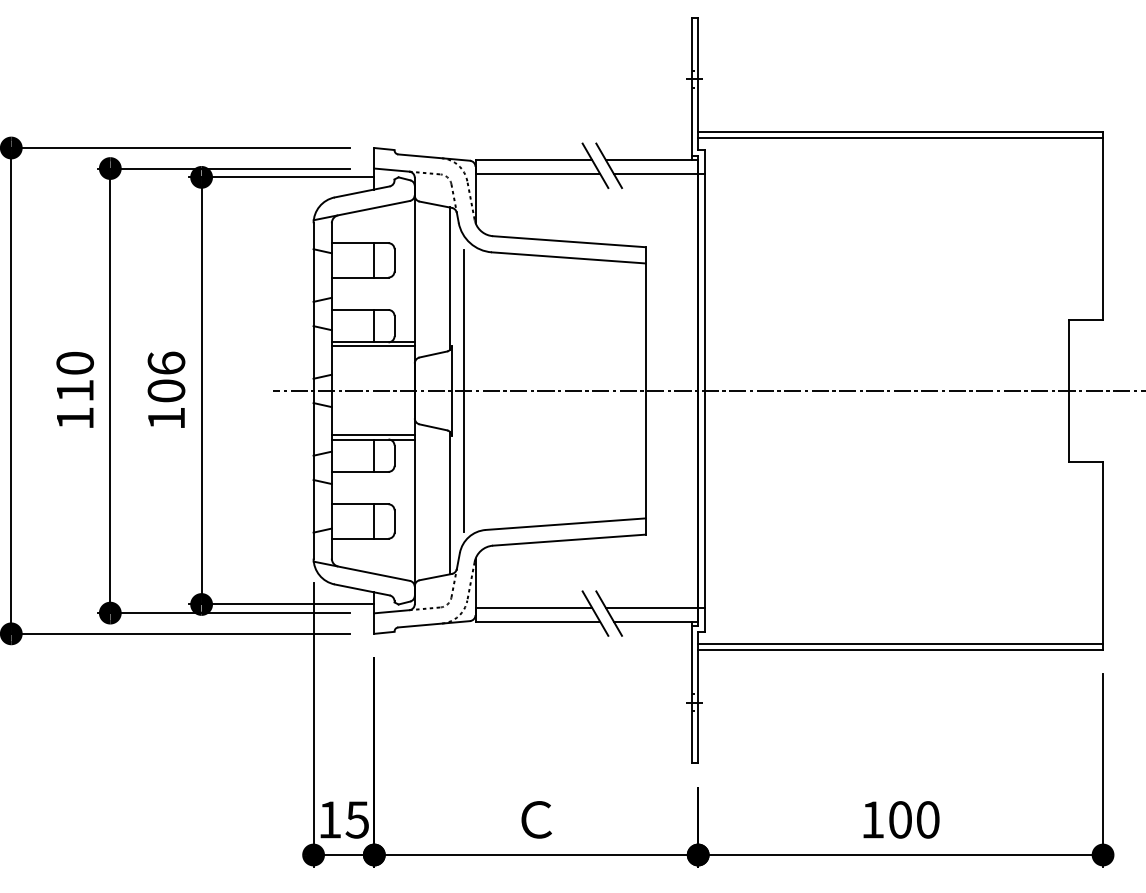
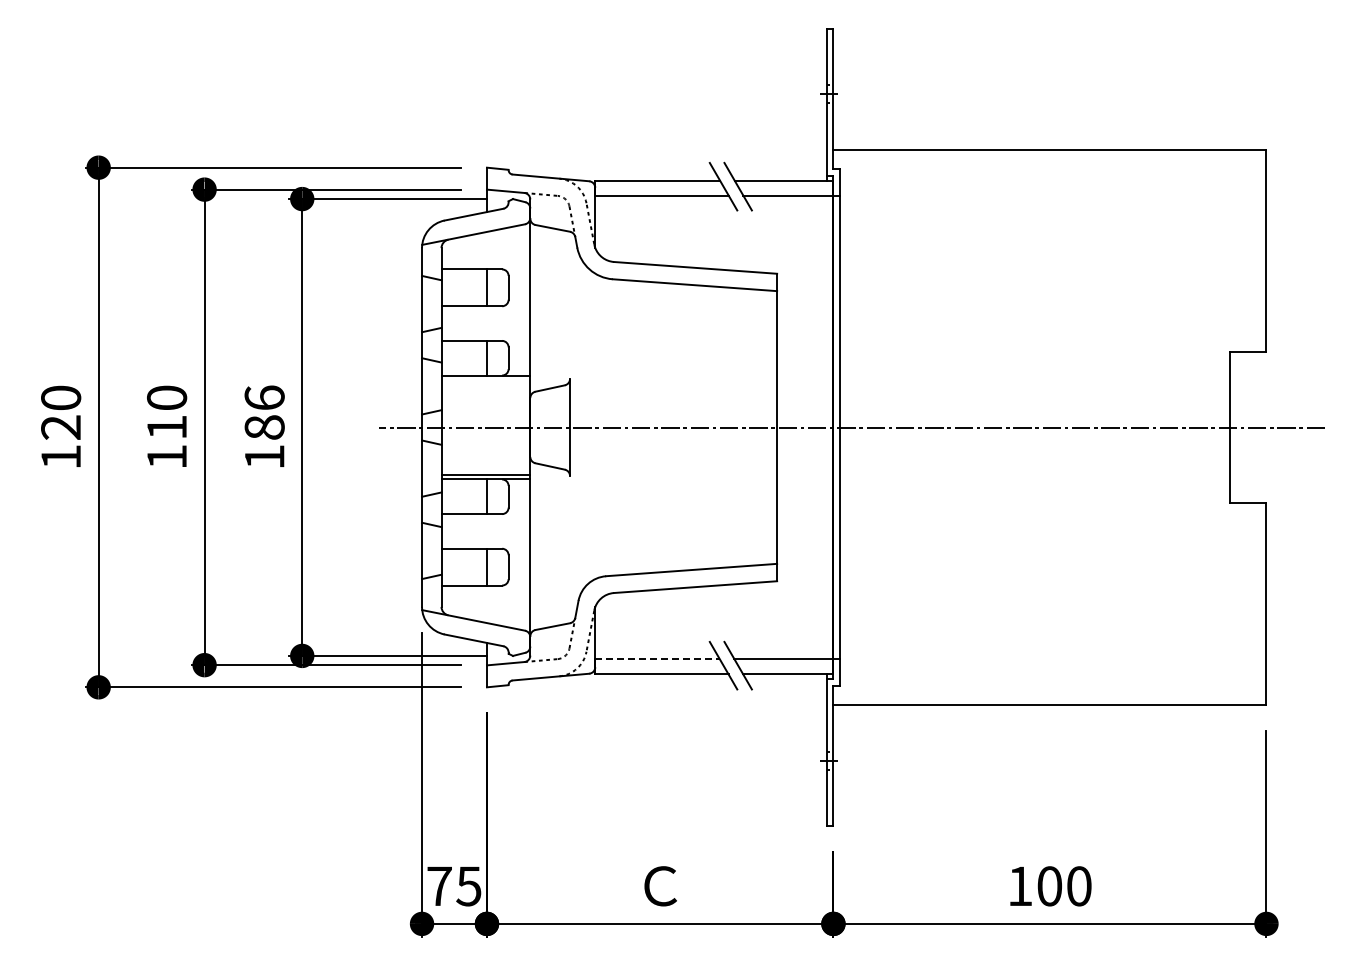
line: (900, 138) -> (1049, 157), removed
line: (449, 278) -> (567, 307), removed
line: (372, 346) -> (485, 379), removed
text: (166, 390) -> (264, 427), 106 -> 186
line: (463, 390) -> (582, 427), removed
line: (449, 503) -> (567, 547), removed
line: (534, 607) -> (658, 659), solid -> dashed
line: (900, 643) -> (1049, 697), removed
text: (329, 819) -> (439, 885), 15 -> 75

